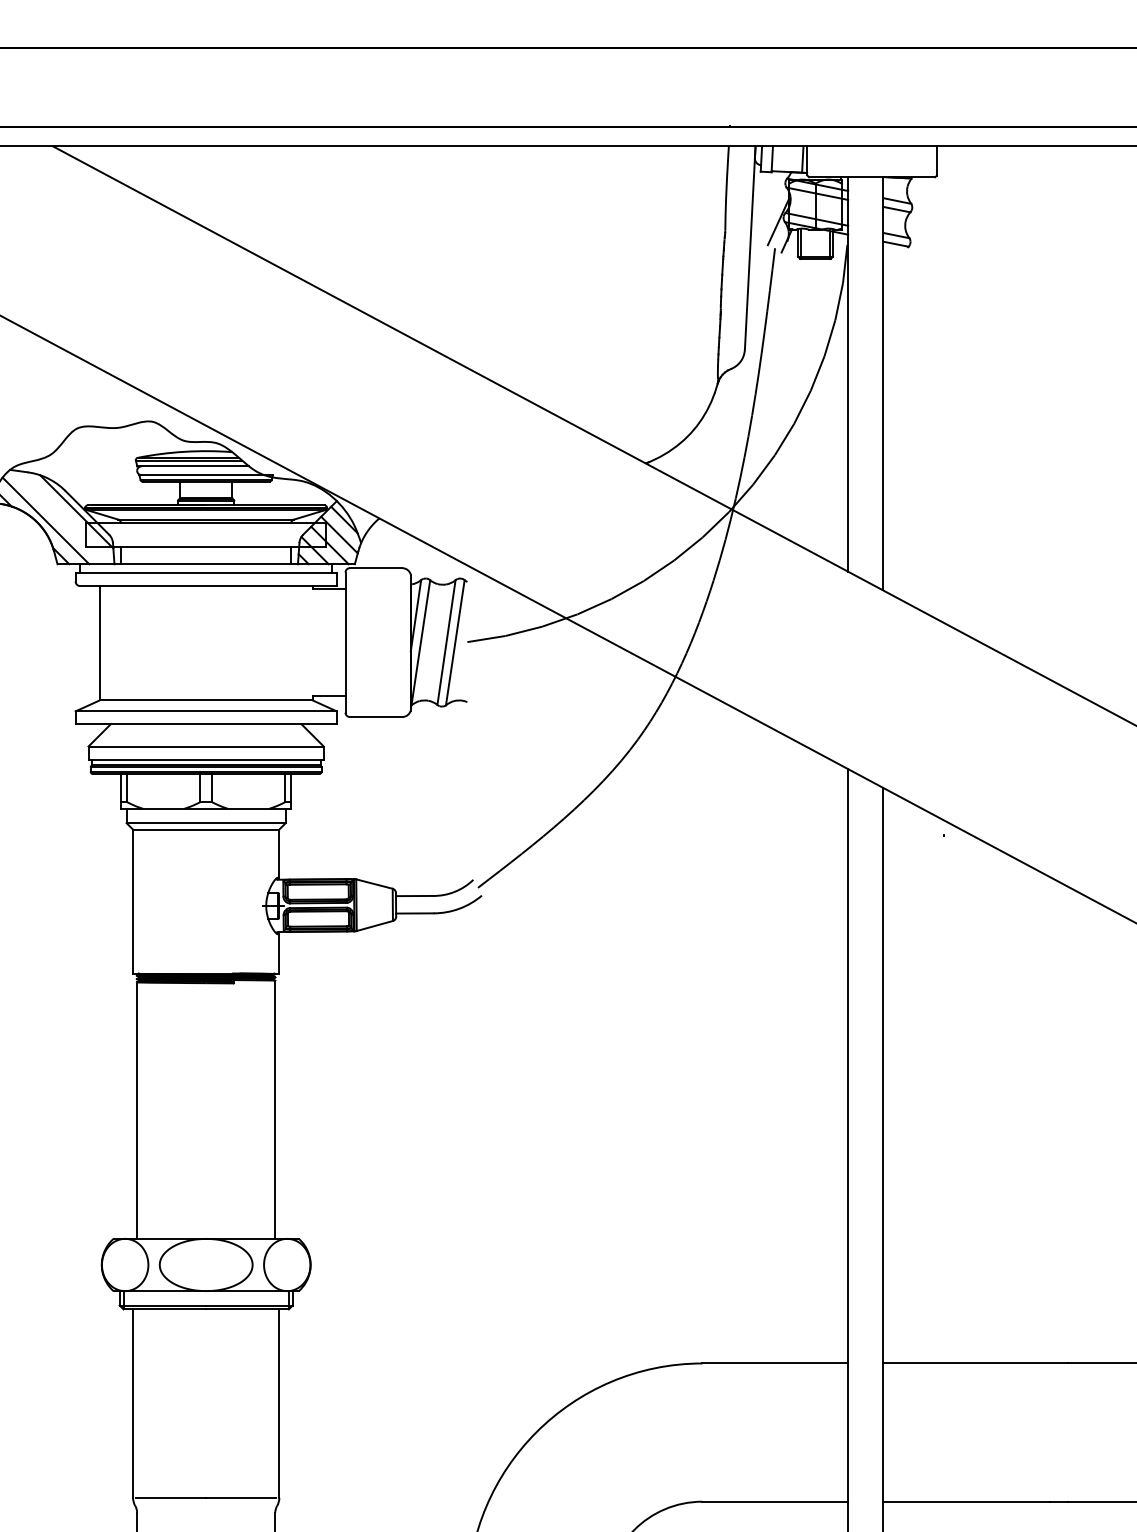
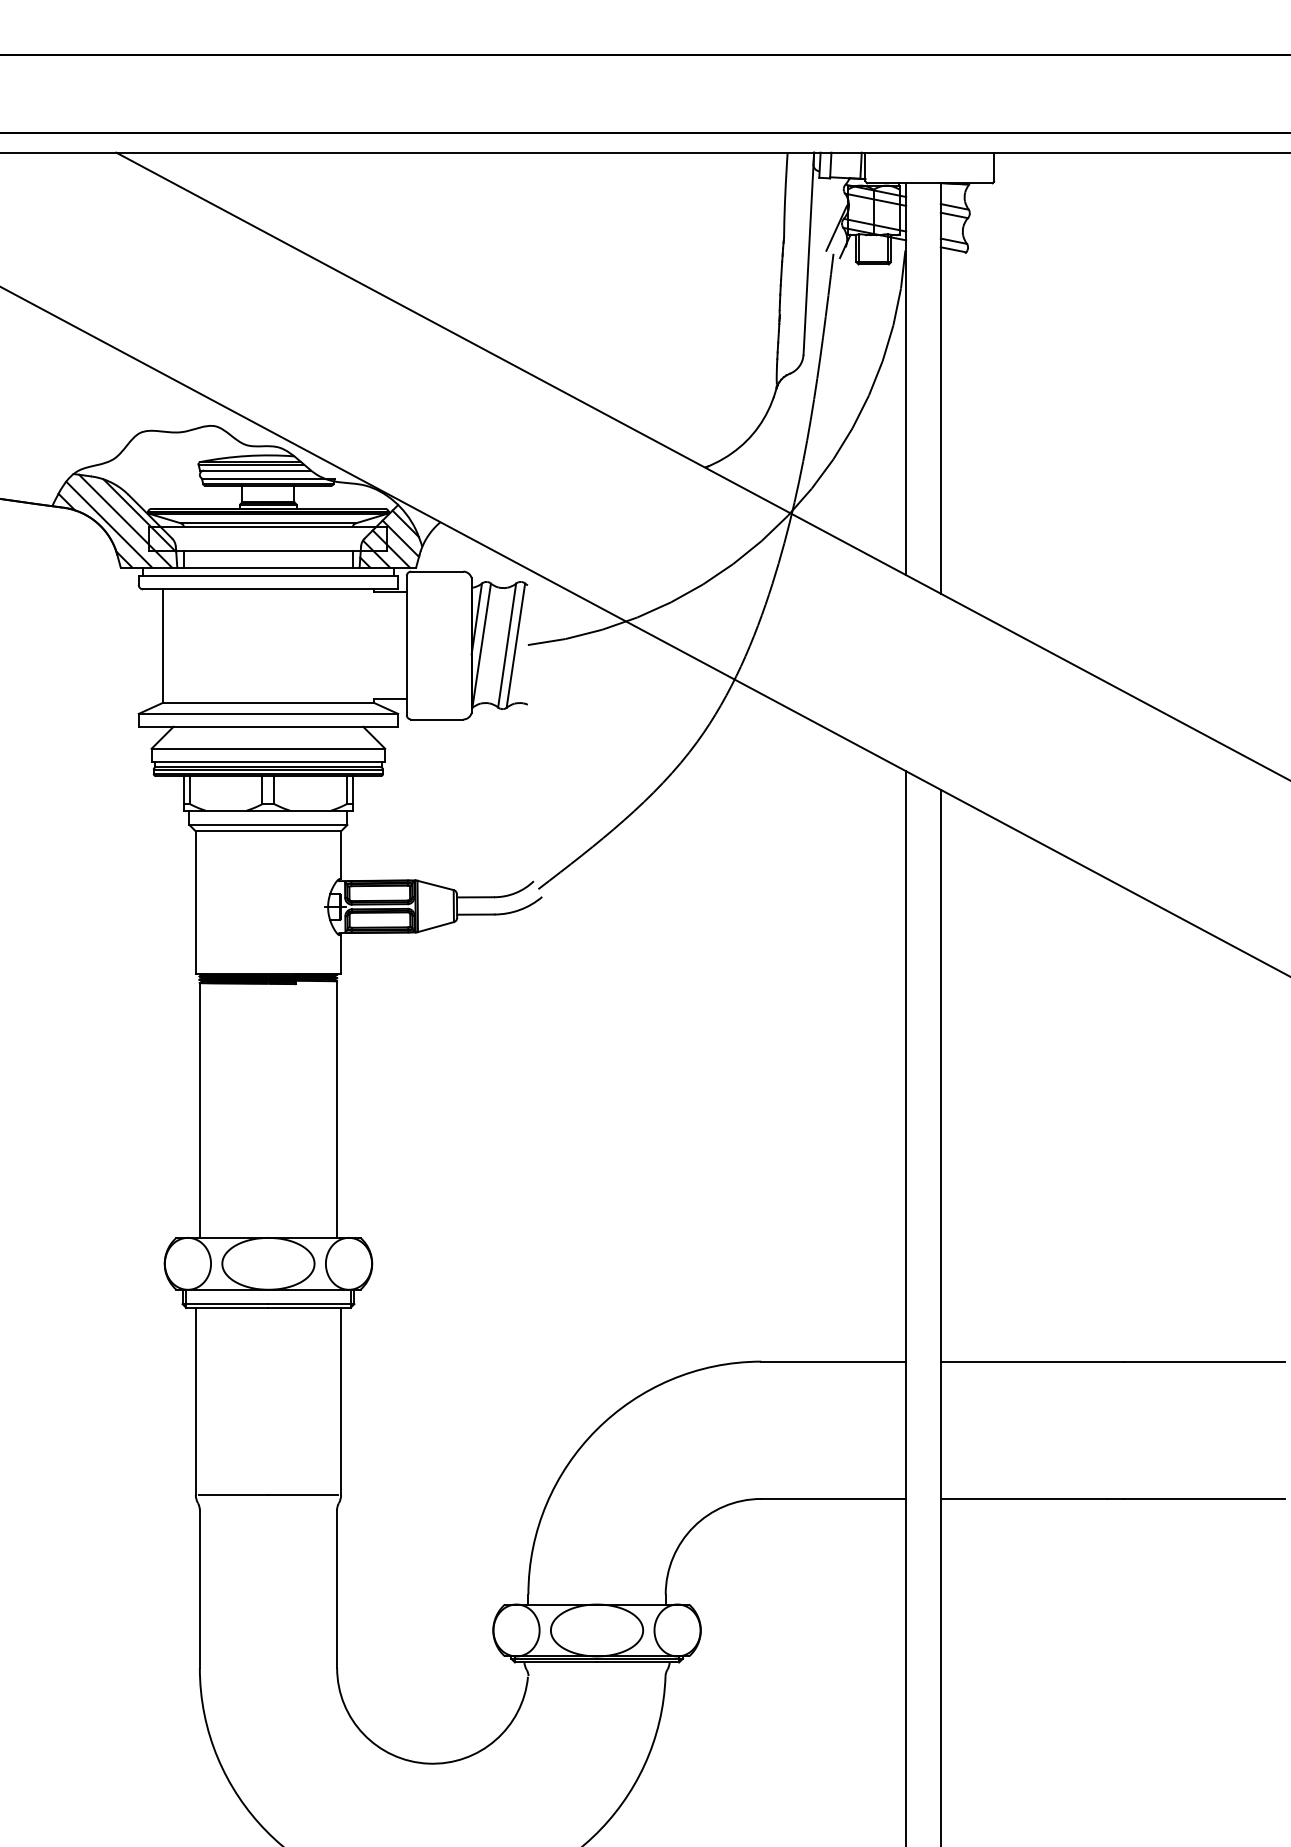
line: (62, 516) -> (125, 520), added

